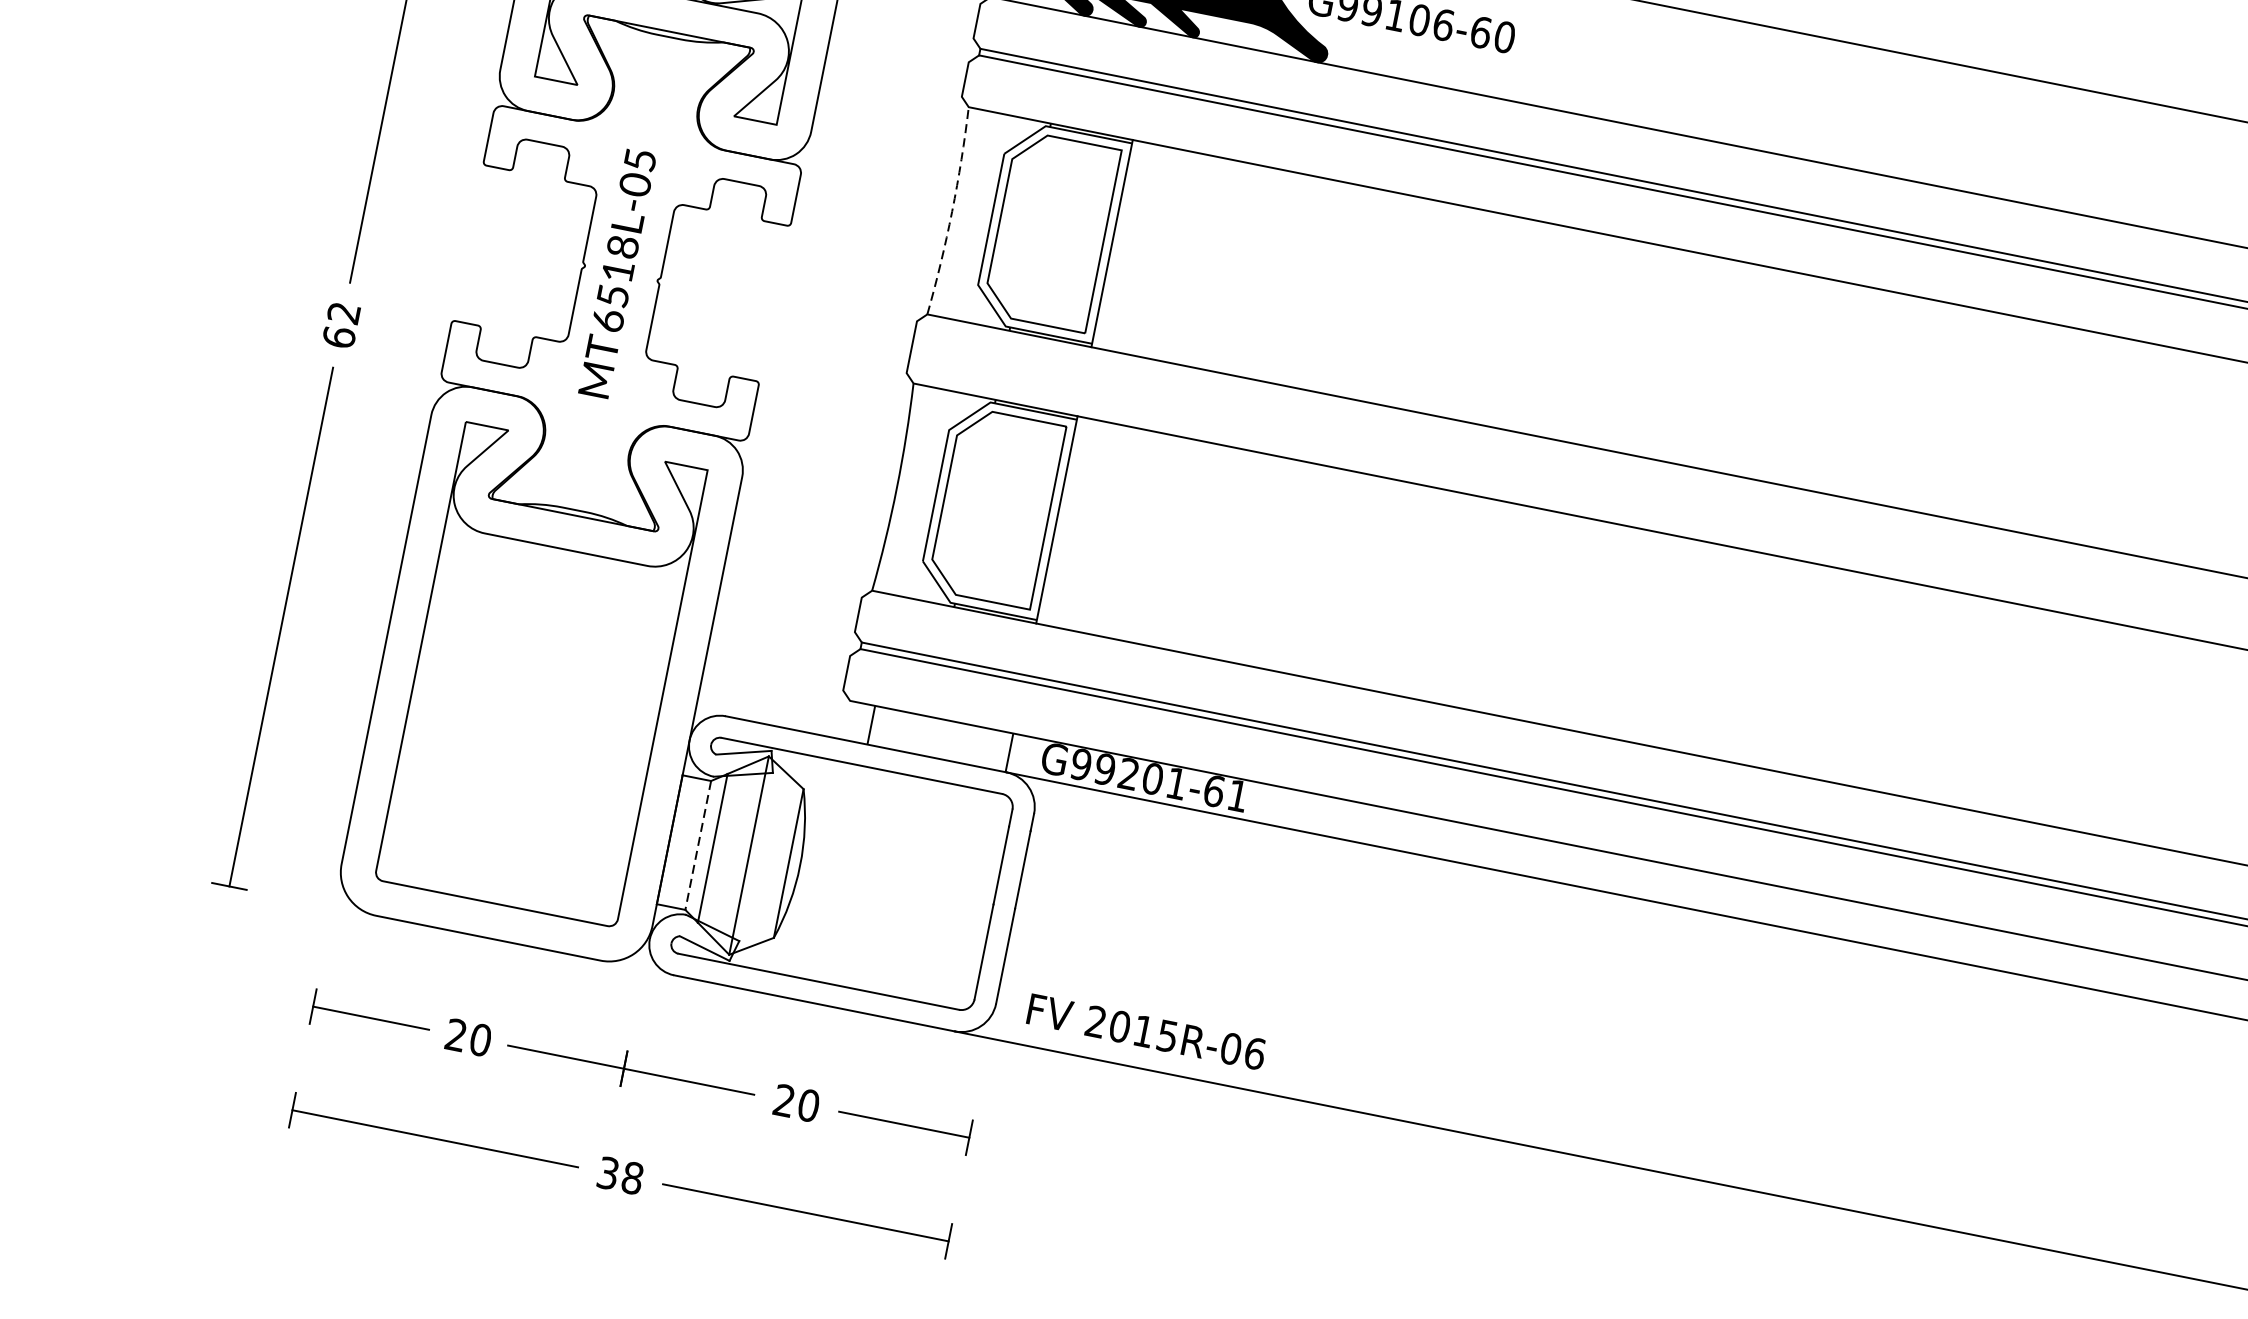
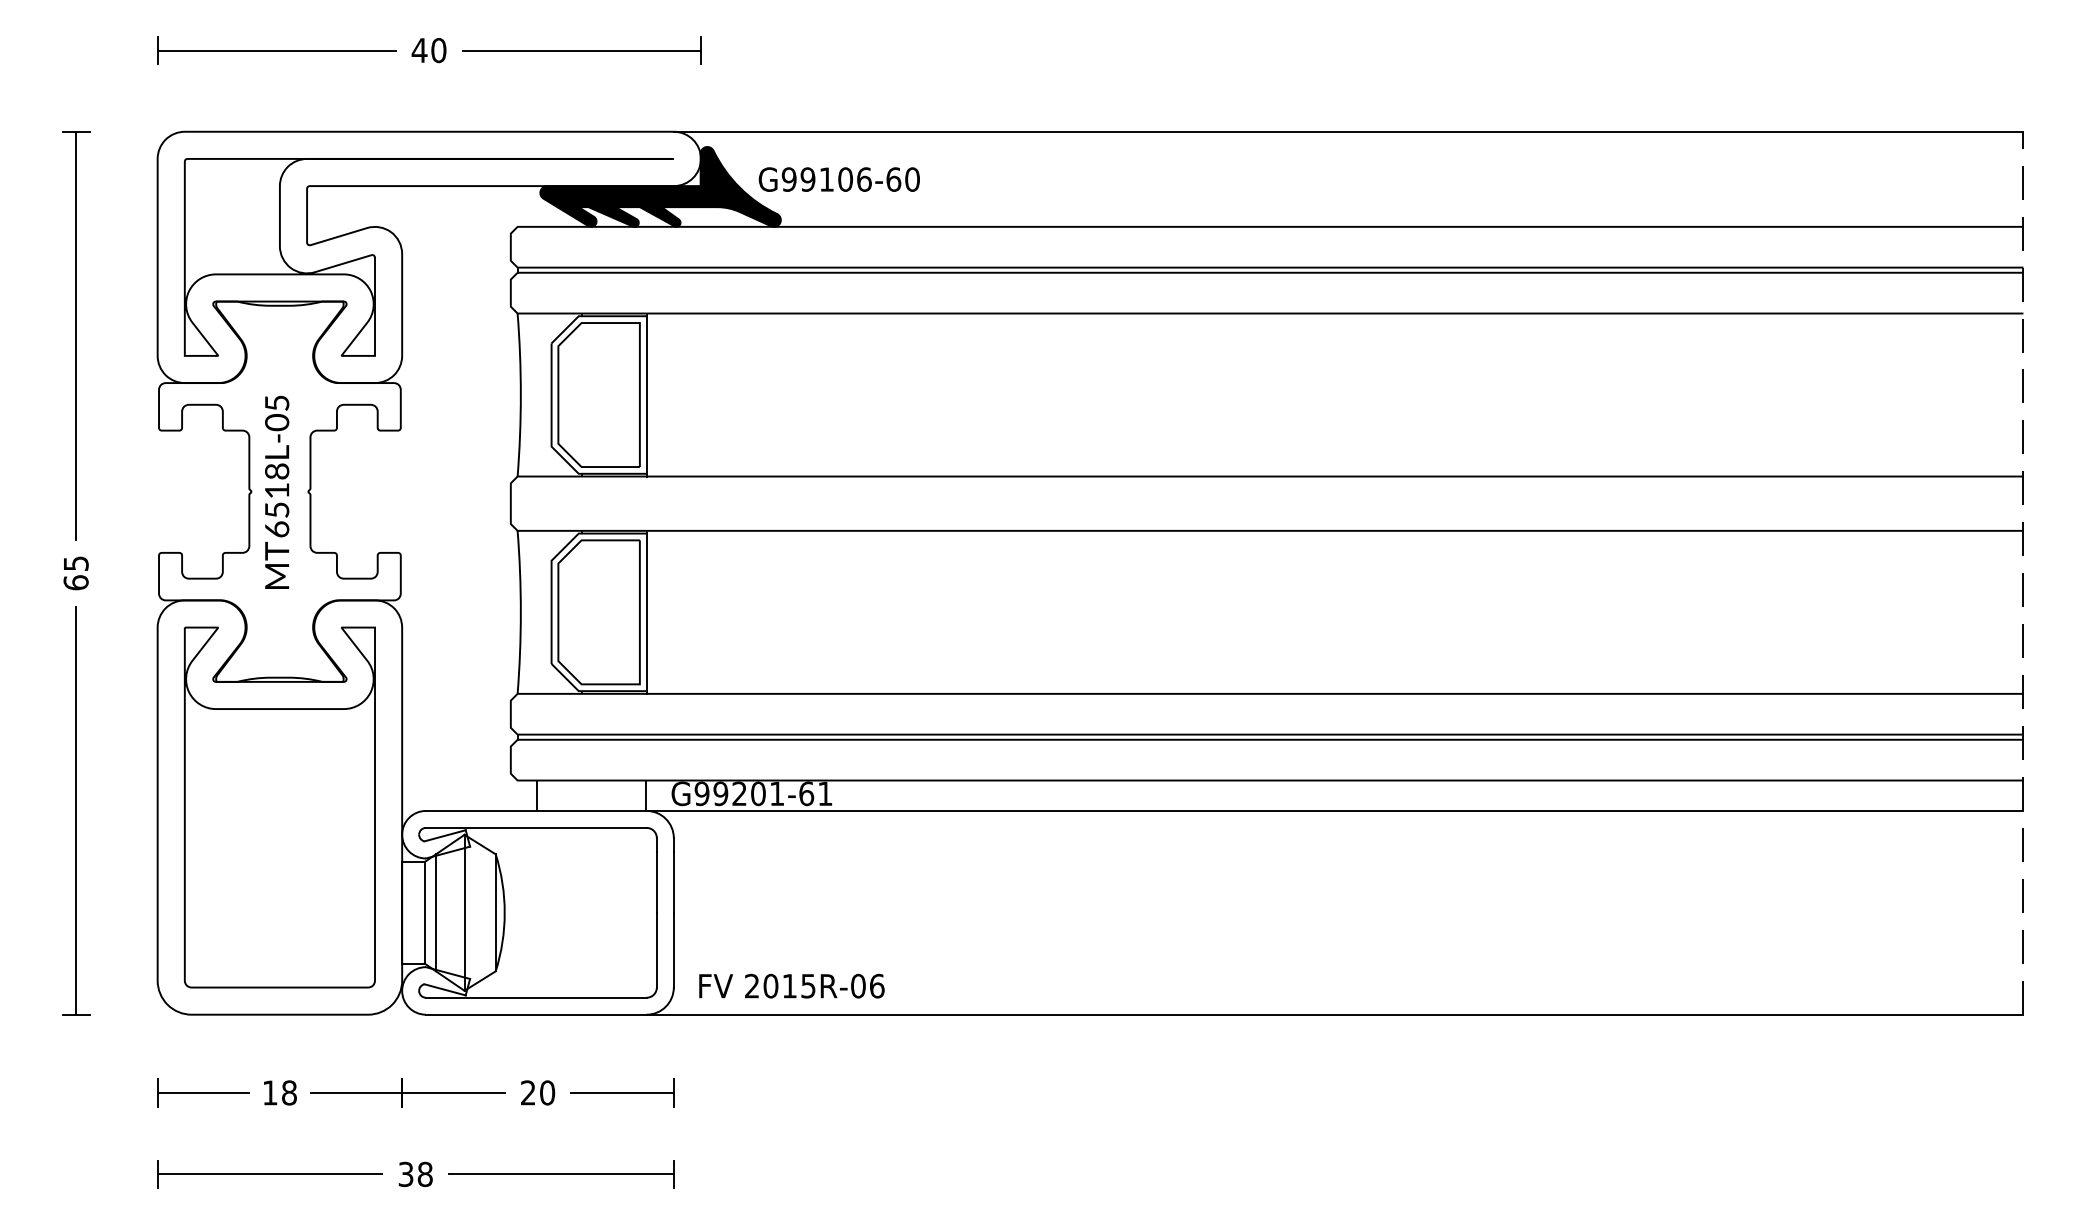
arc: (951, 212) -> (520, 395), dashed -> solid
text: (343, 312) -> (75, 563), 62 -> 65
line: (698, 845) -> (424, 912), dashed -> solid
text: (468, 1037) -> (279, 1092), 20 -> 18

